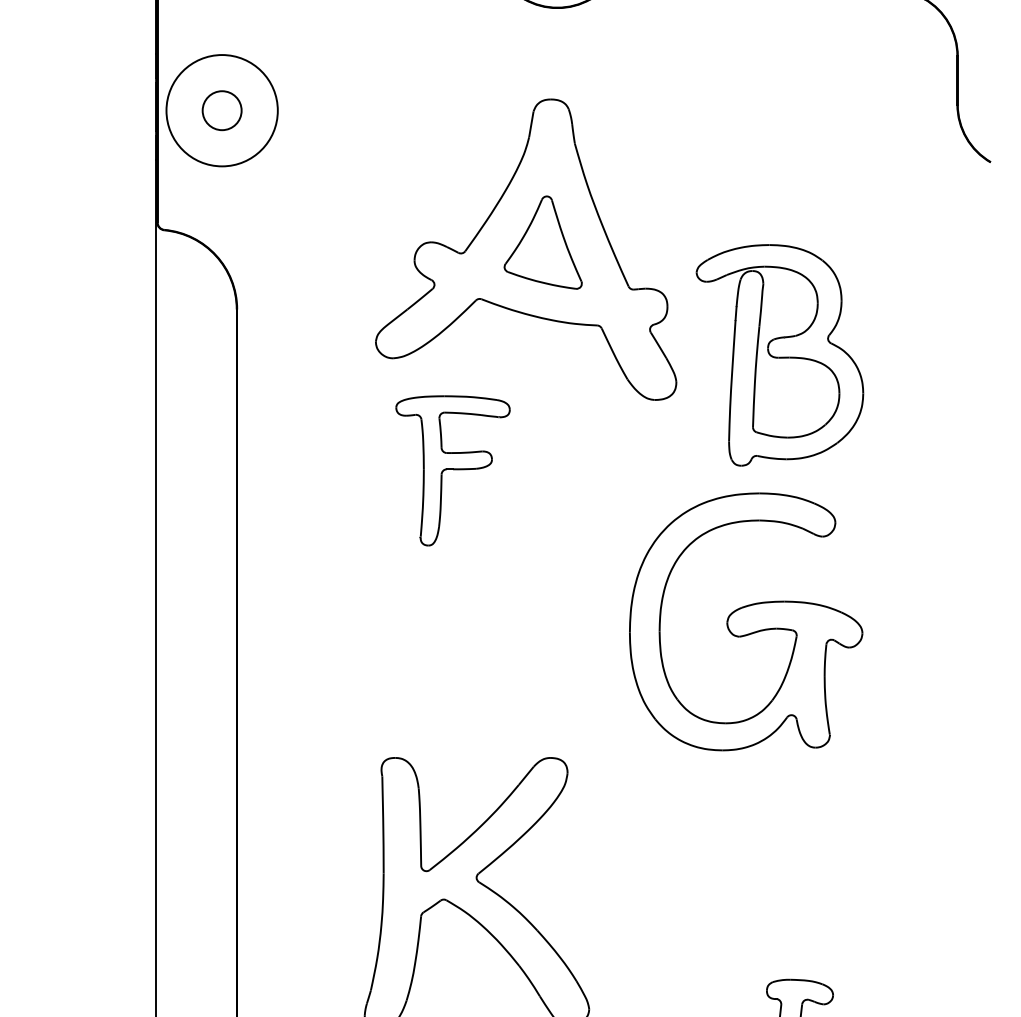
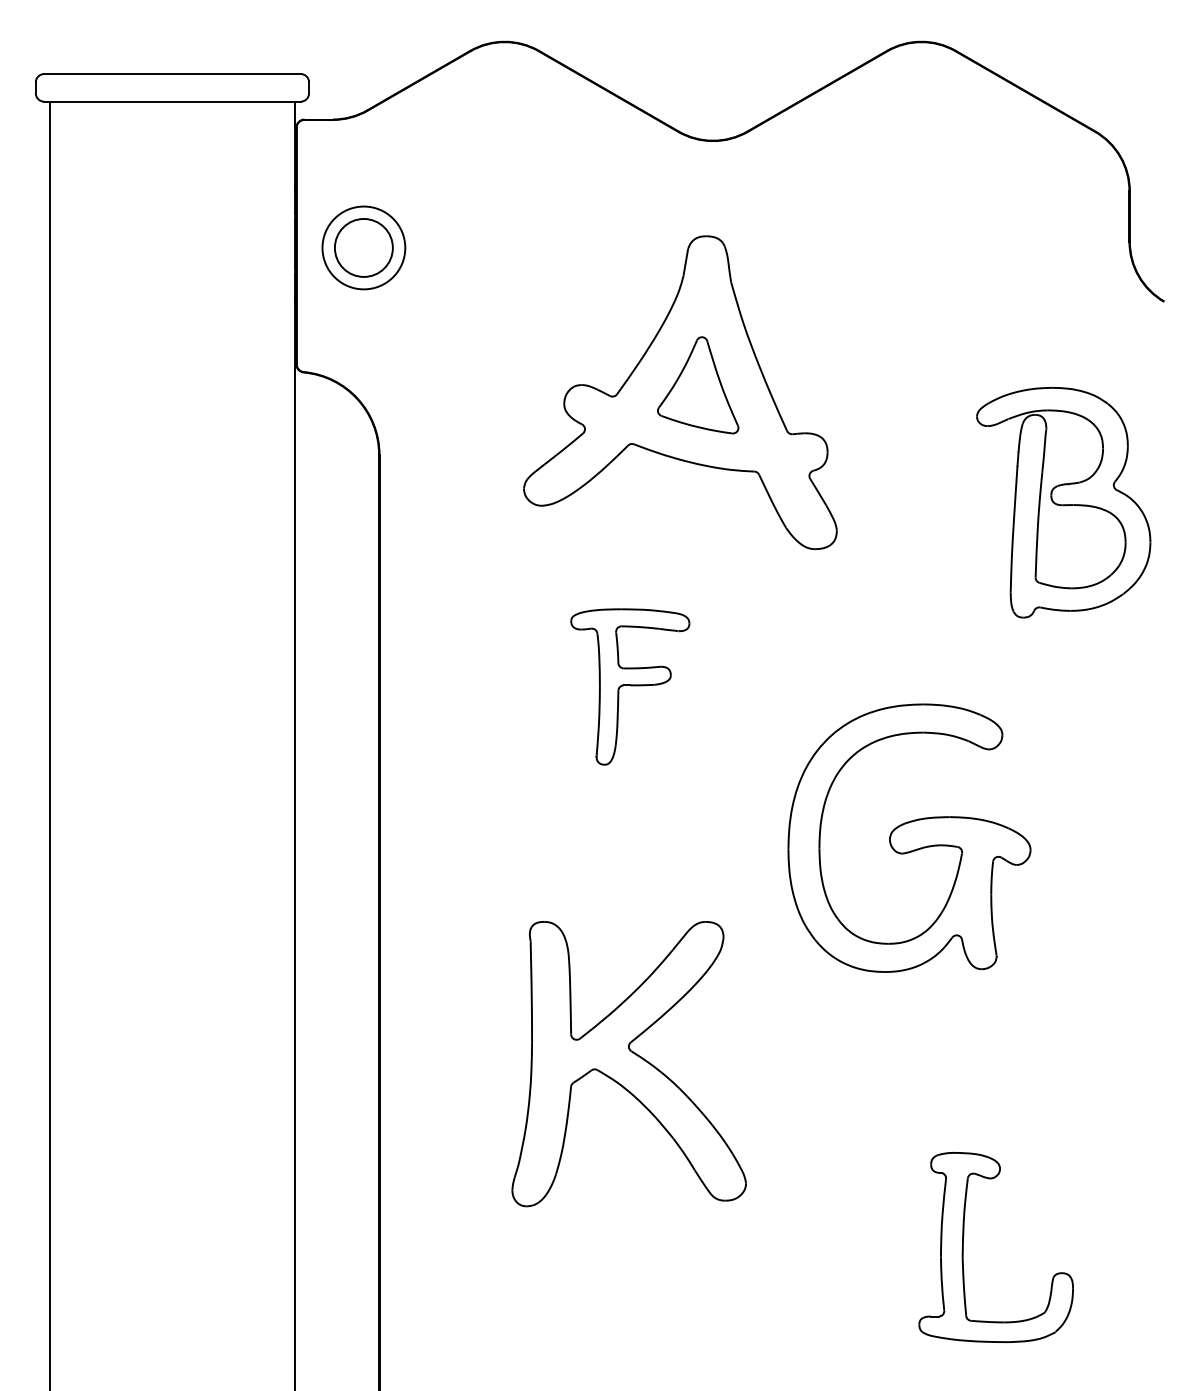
circle: (221, 110) -> (363, 247), size x0.71
circle: (221, 110) -> (363, 247), size x1.43
part: (779, 355) -> (1063, 502), moved
part: (453, 470) -> (630, 686), moved
part: (746, 621) -> (909, 837), moved

